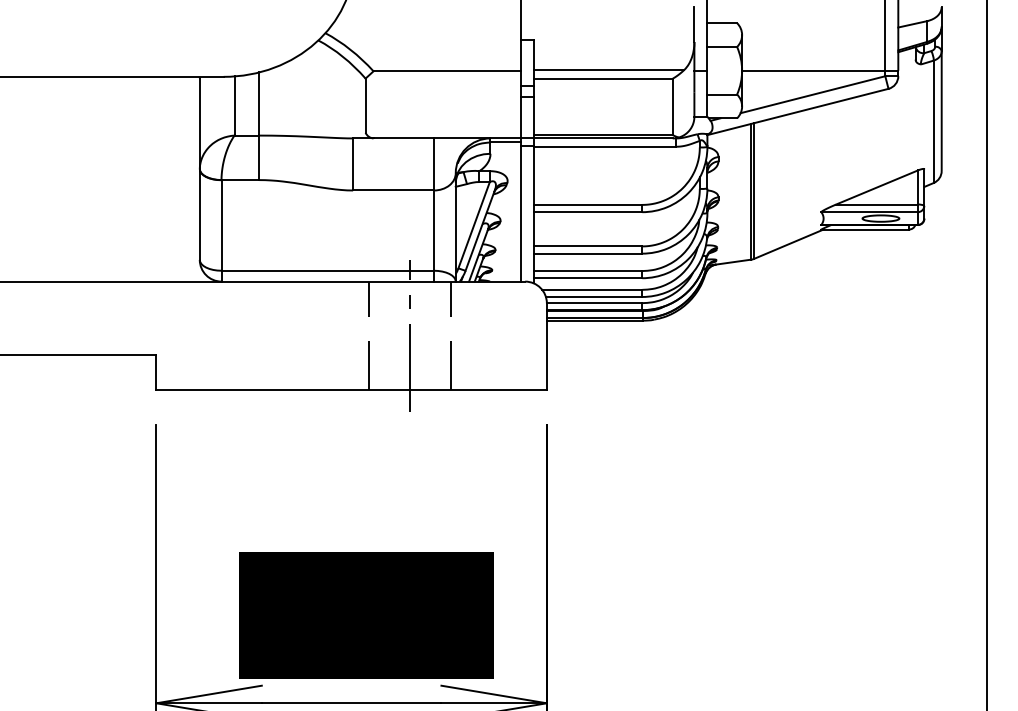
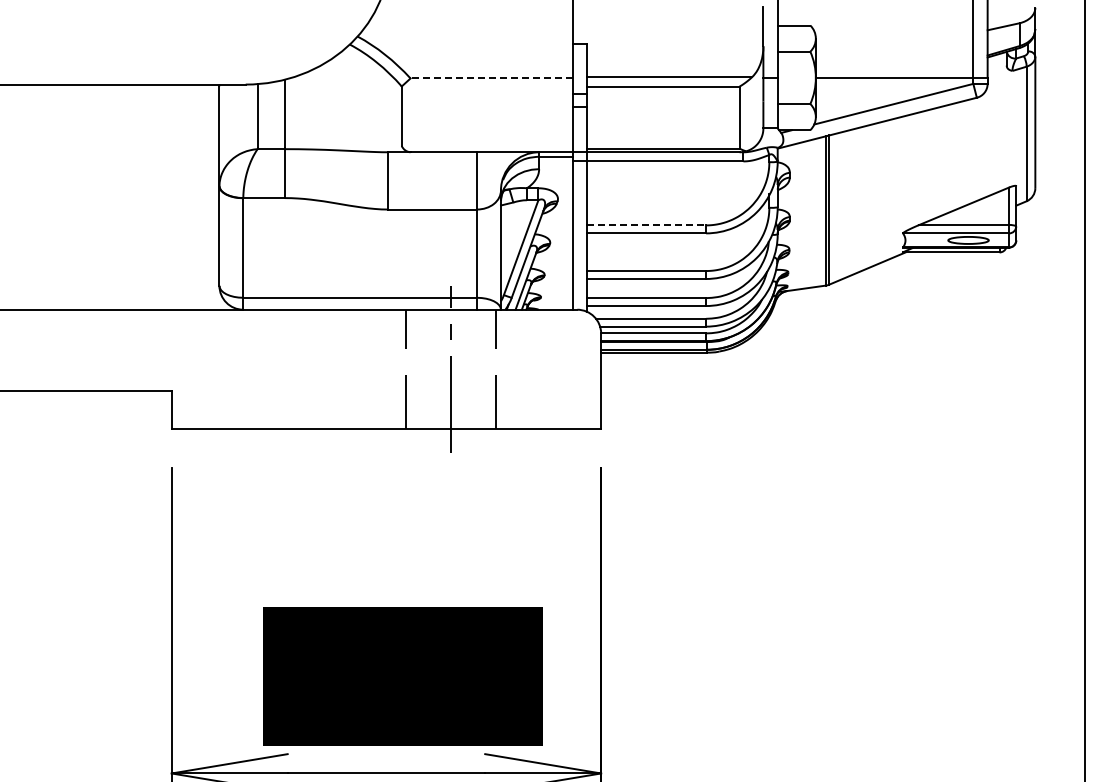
line: (447, 71) -> (491, 78), solid -> dashed
line: (588, 205) -> (646, 225), solid -> dashed

